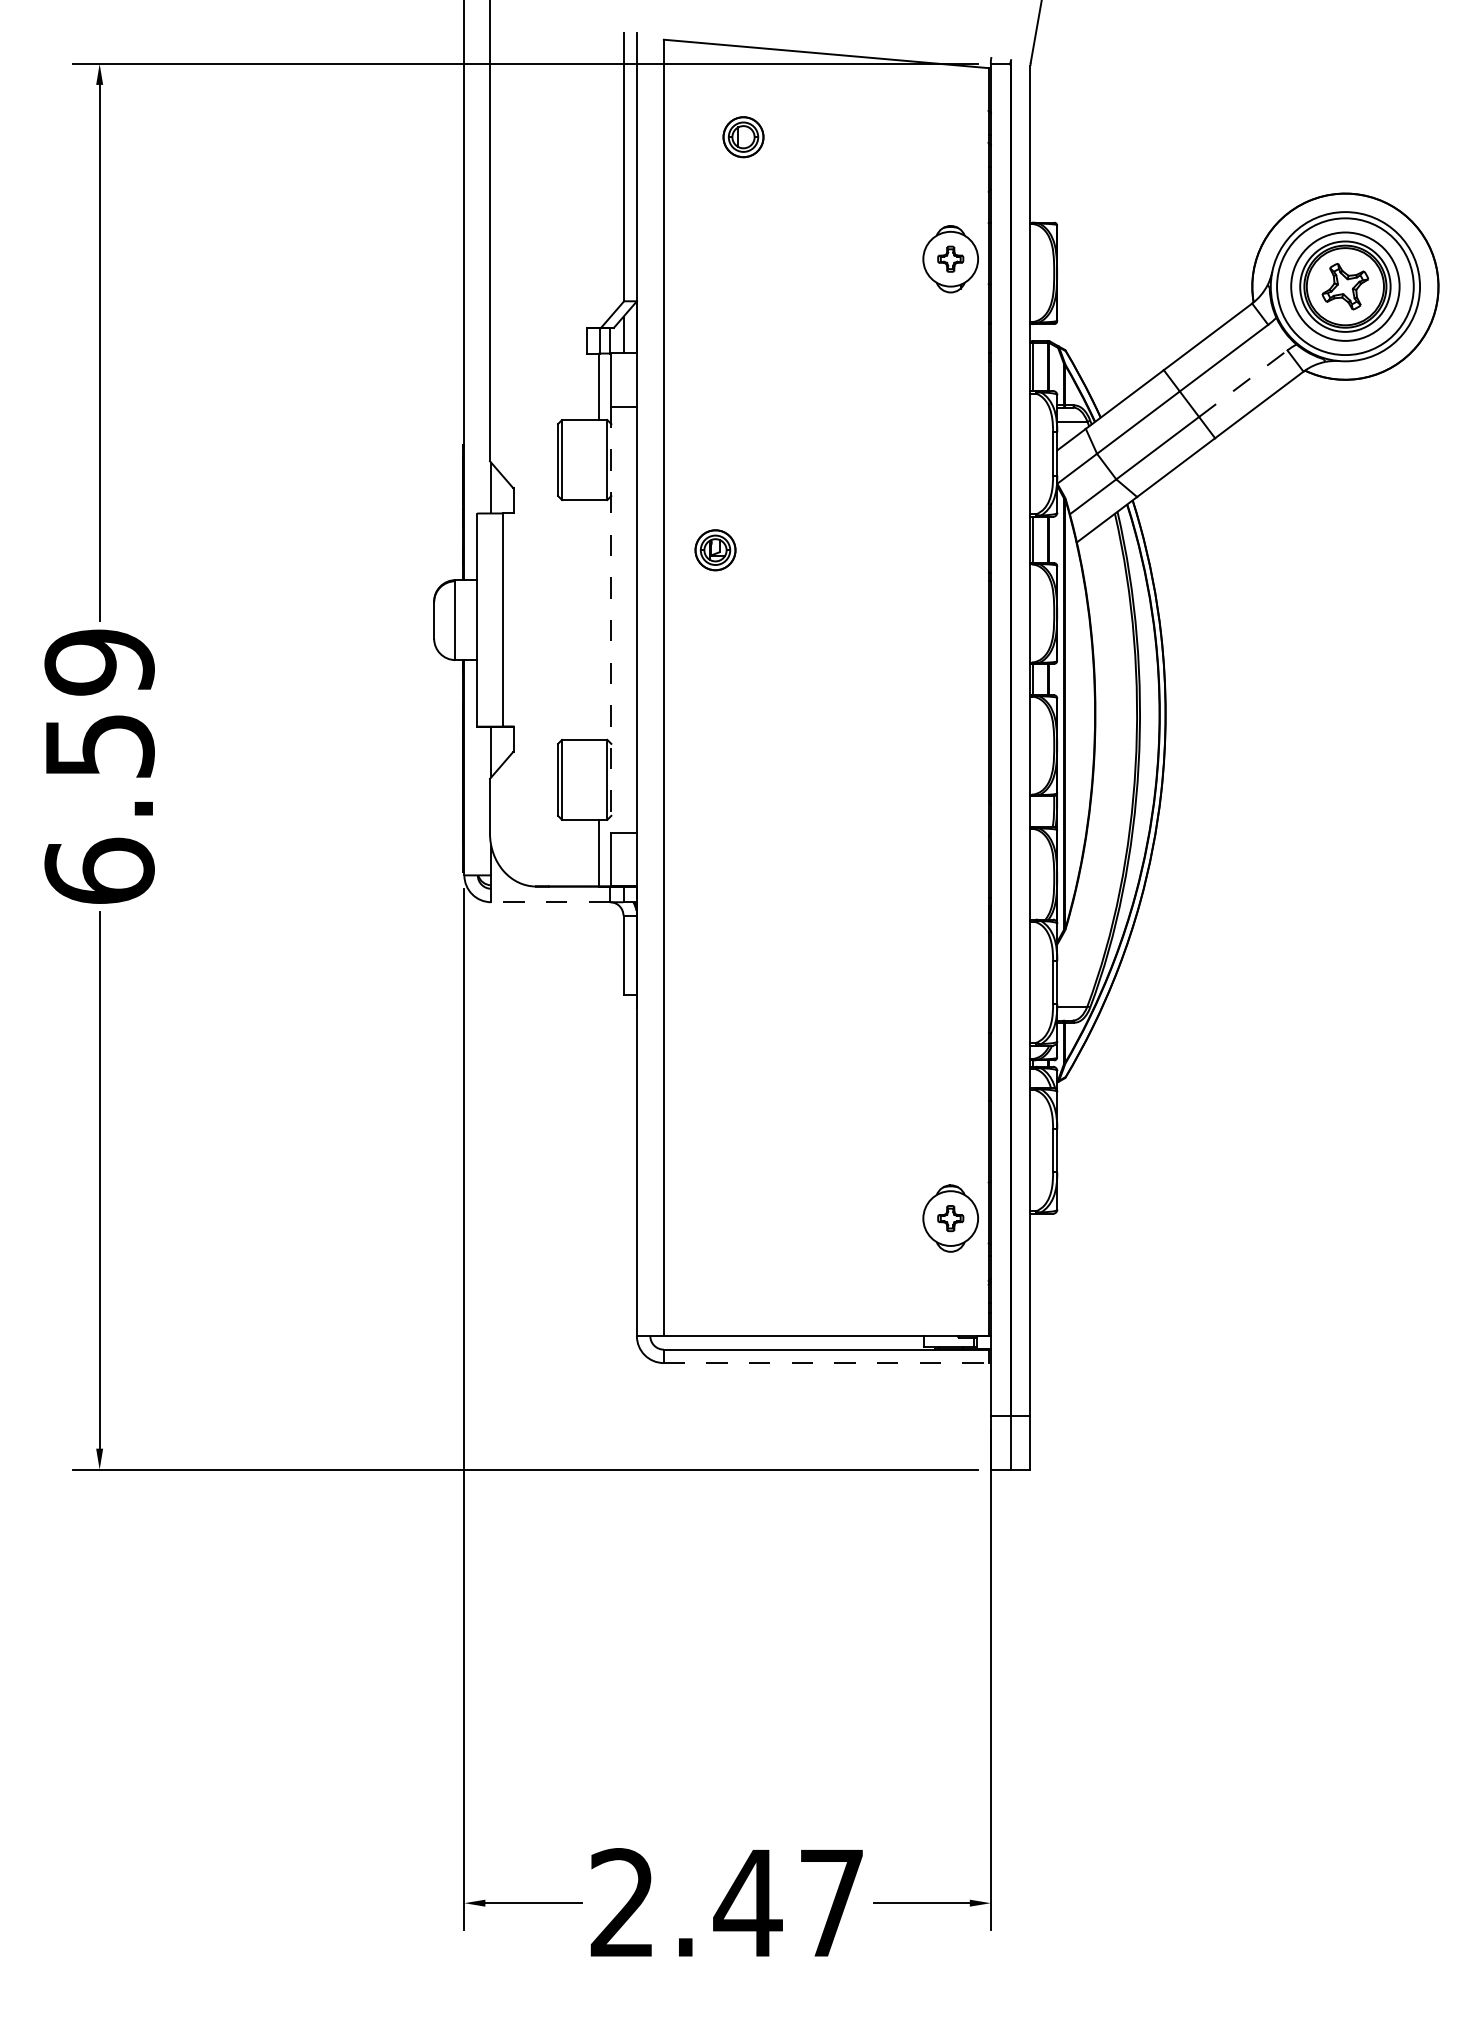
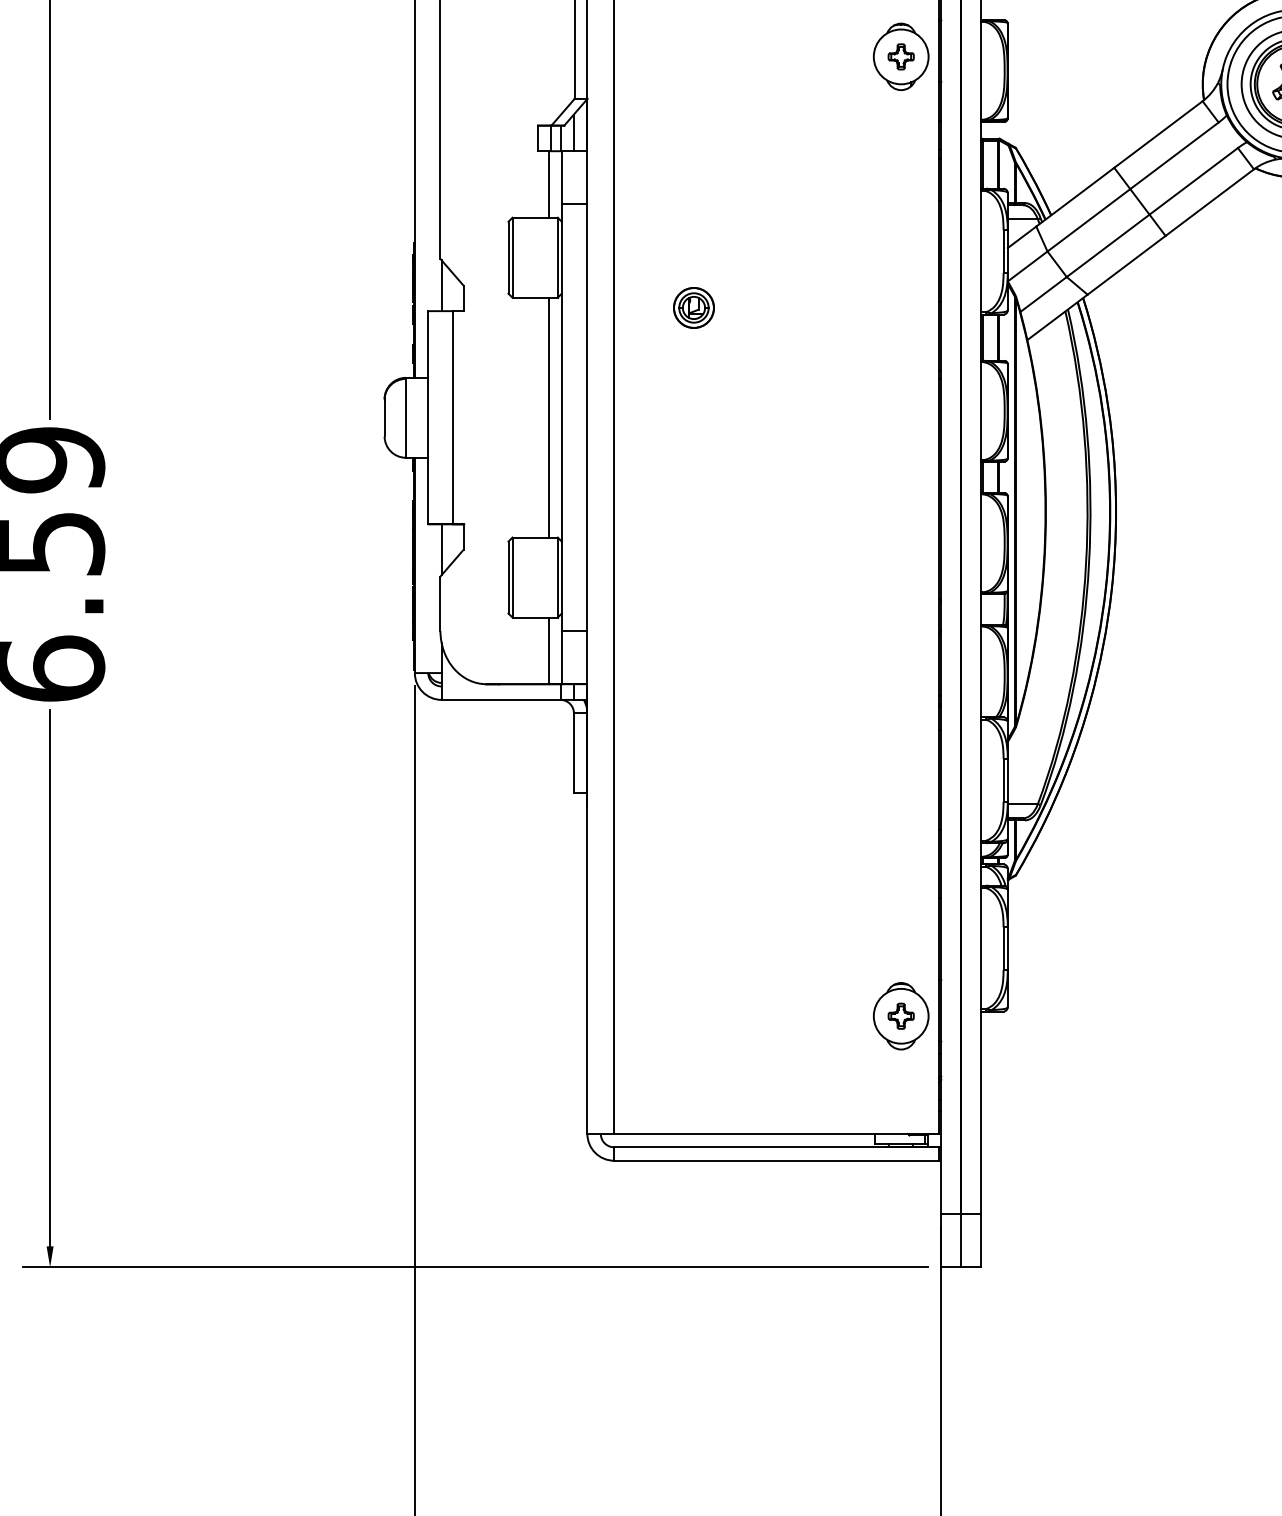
line: (1243, 383) -> (1193, 181), dashed -> solid
part: (715, 550) -> (693, 308), moved
line: (598, 619) -> (548, 417), added
line: (611, 620) -> (561, 418), dashed -> solid
line: (550, 902) -> (500, 700), dashed -> solid
line: (826, 1363) -> (776, 1161), dashed -> solid

